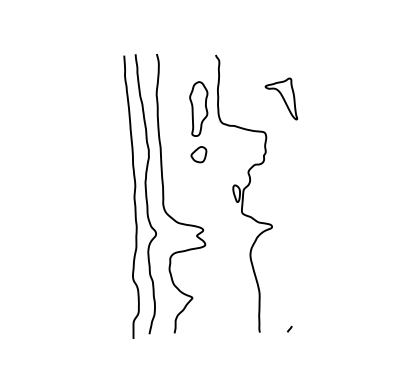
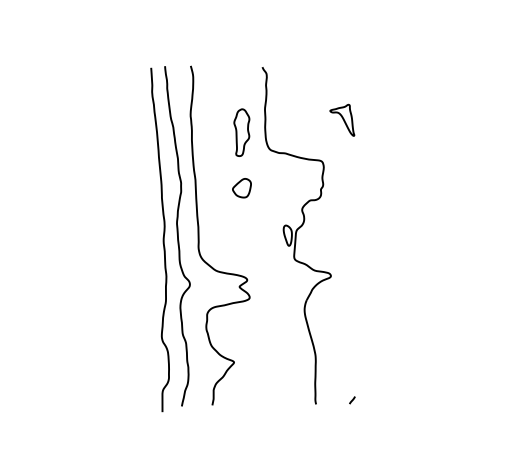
part: (281, 98) -> (342, 119), size x0.62
part: (198, 108) -> (241, 132), size x0.71

